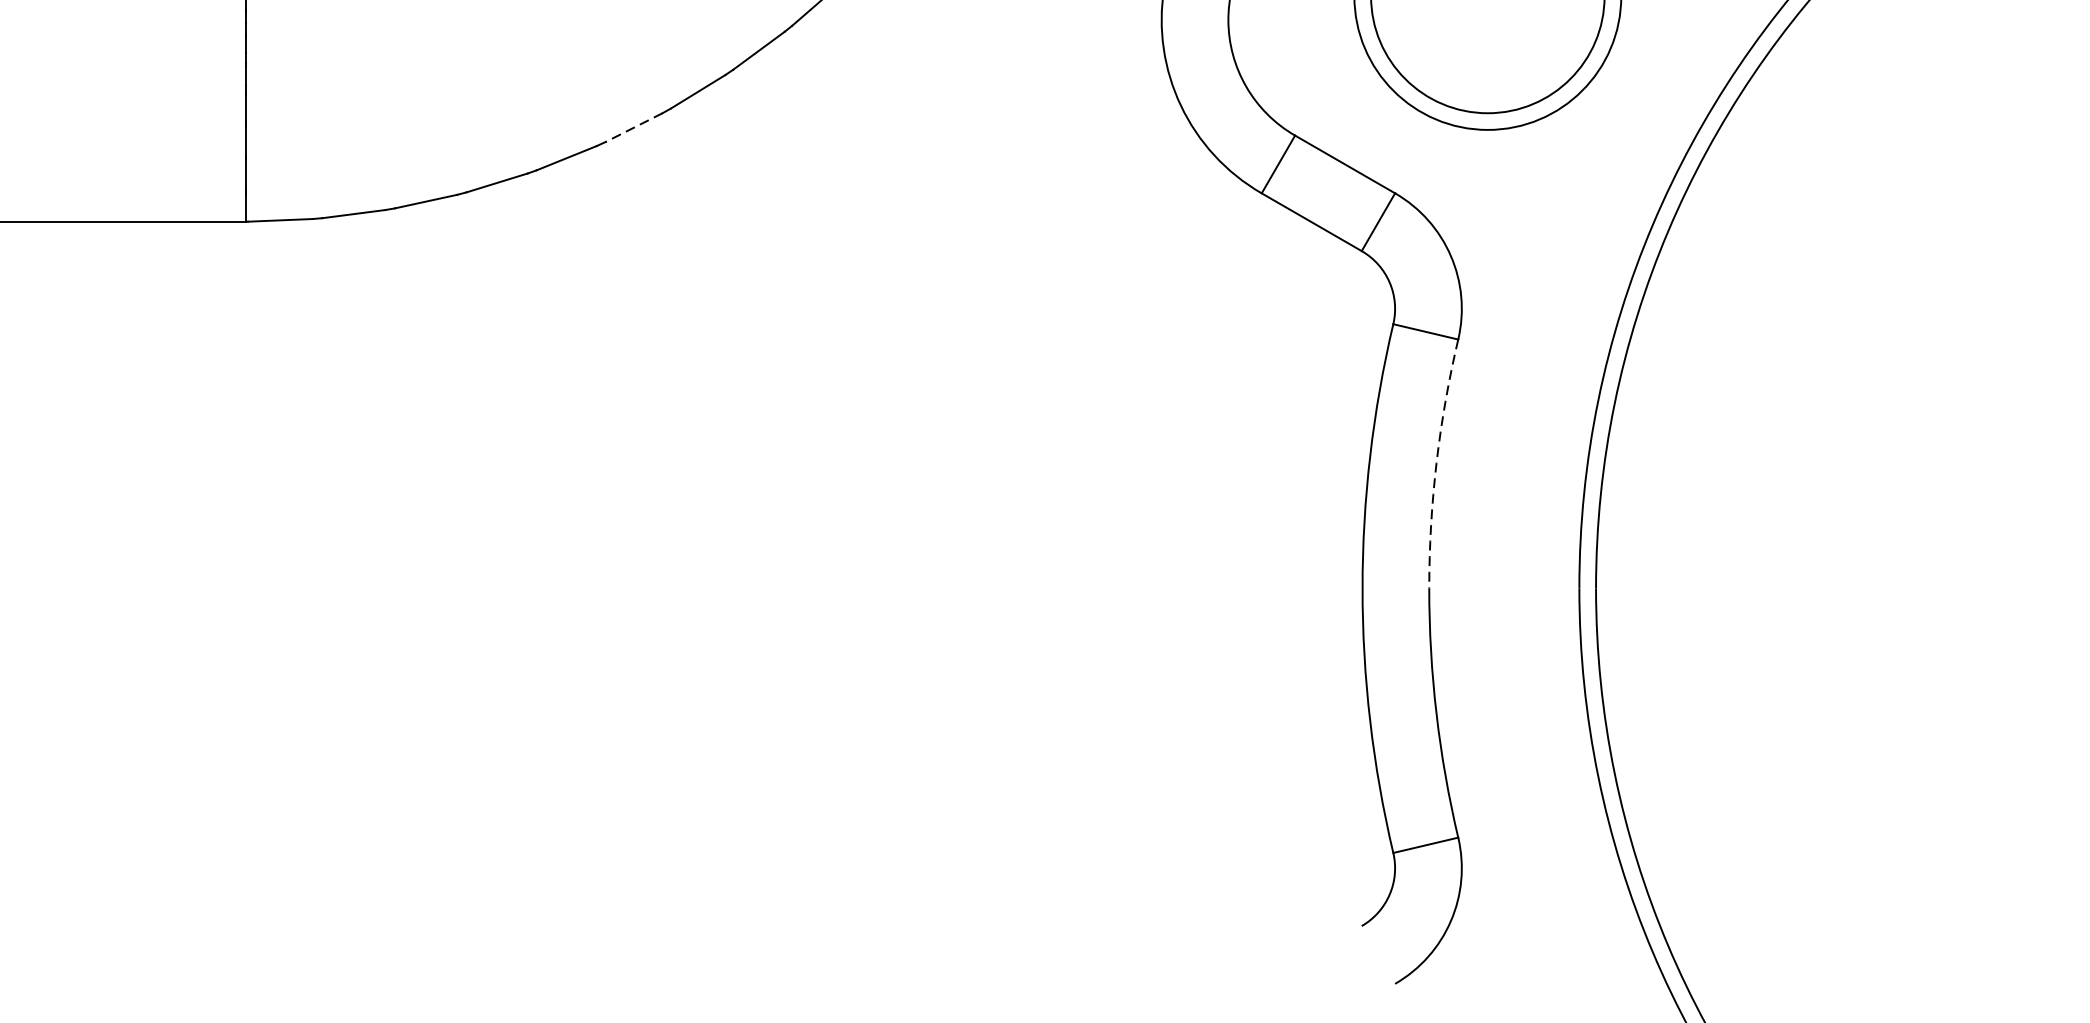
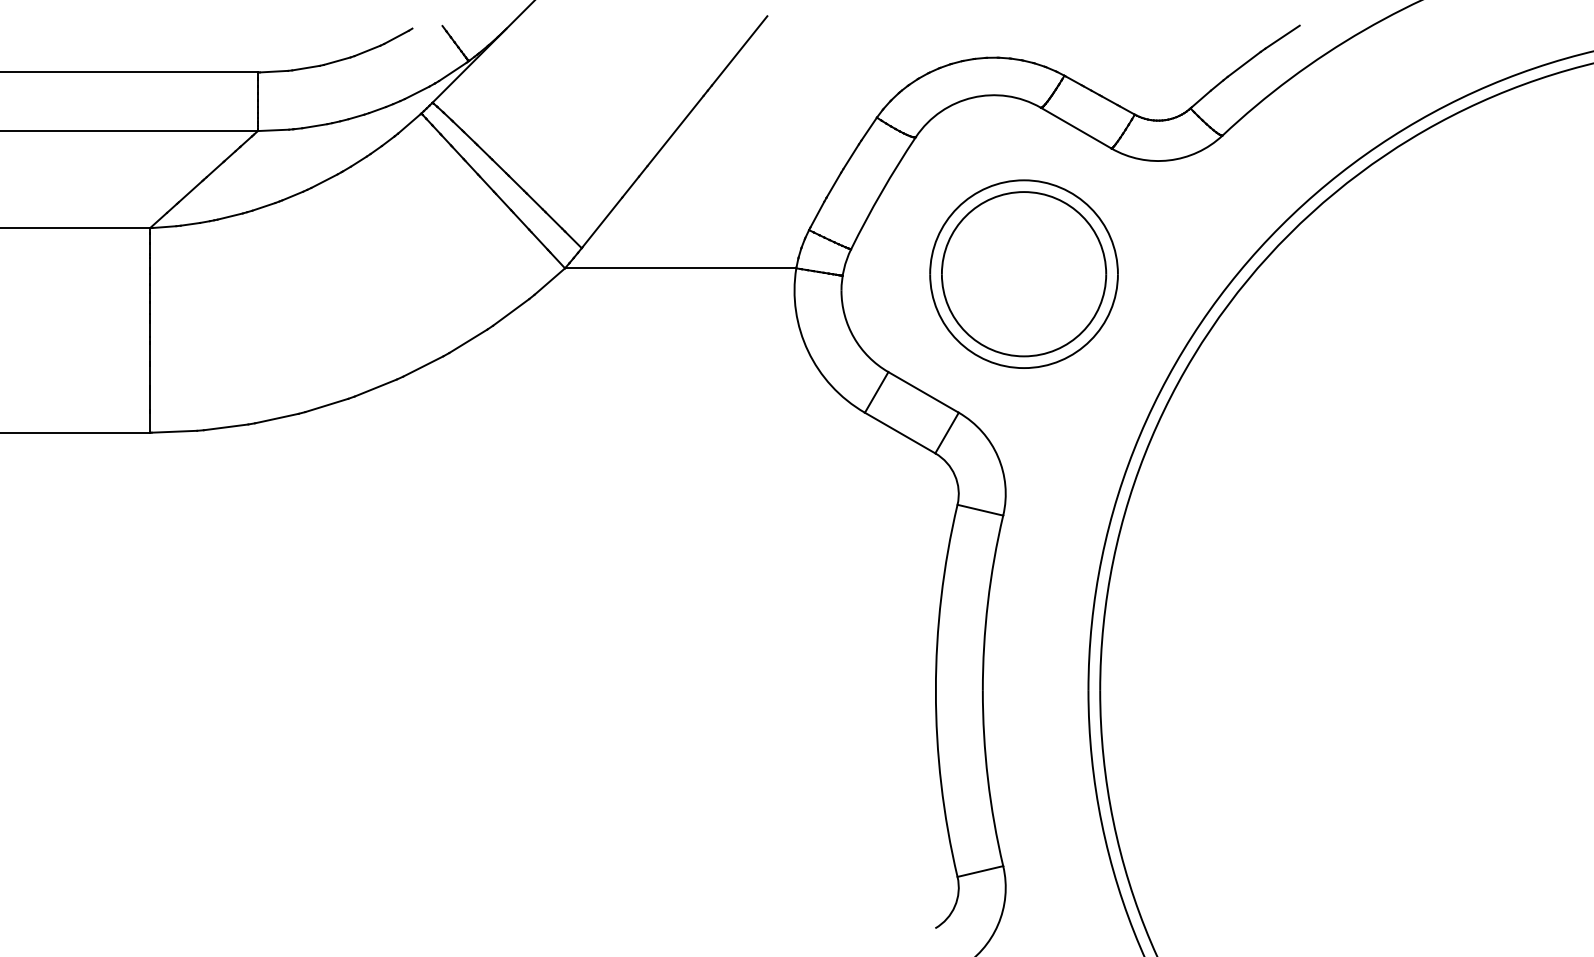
line: (634, 127) -> (423, 366), dashed -> solid
arc: (1435, 463) -> (987, 602), dashed -> solid

